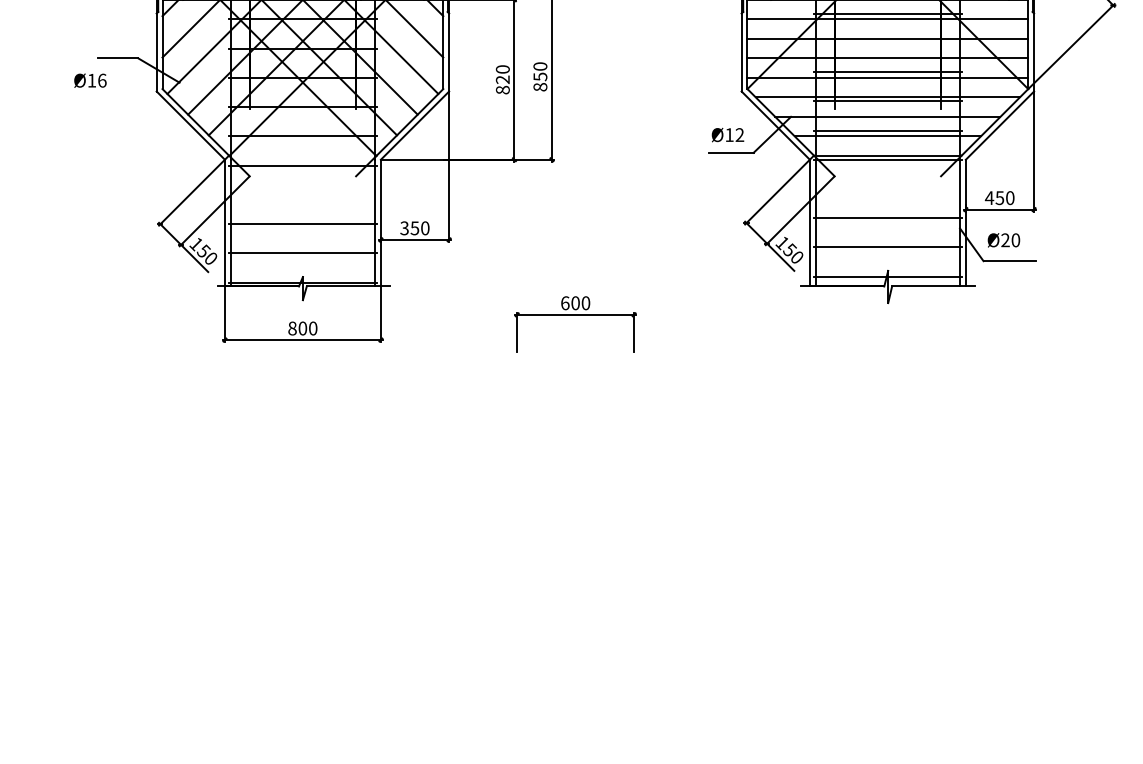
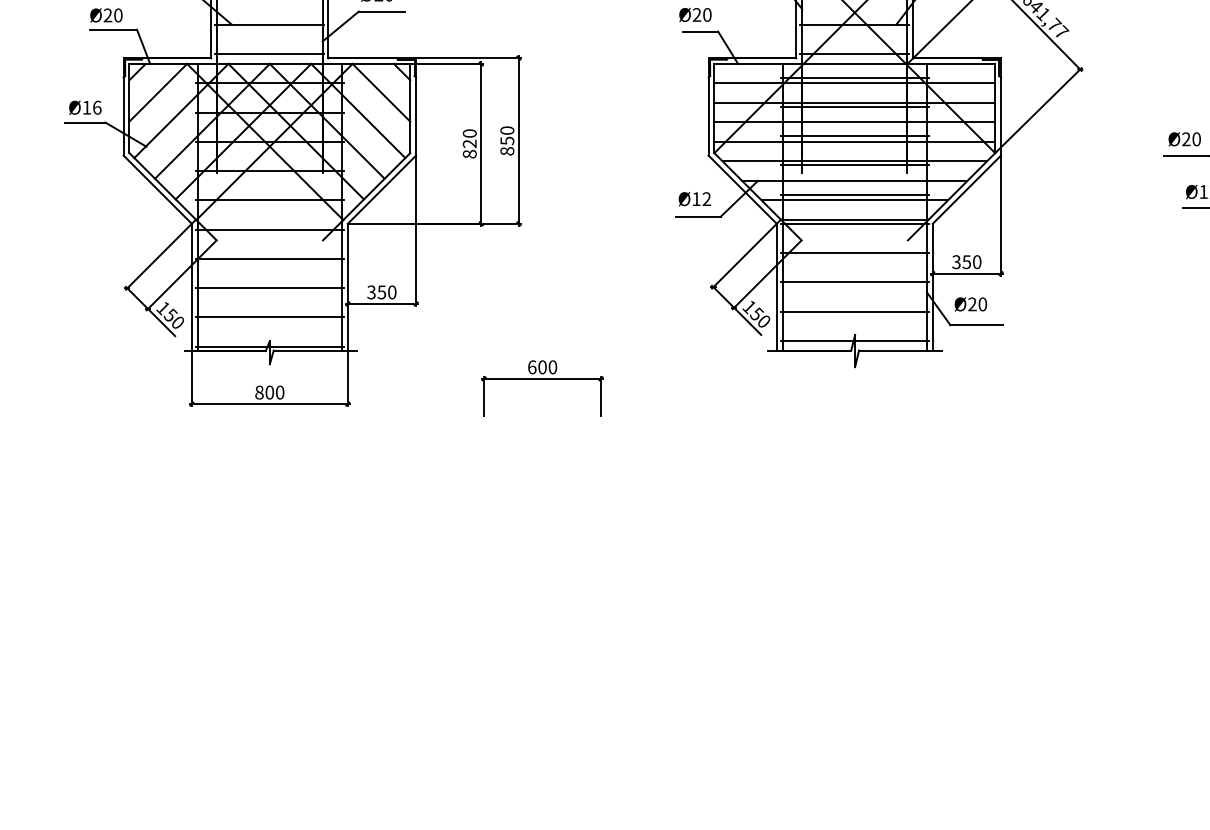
line: (887, 42) -> (854, 106), added
text: (90, 80) -> (85, 107), moved
line: (887, 189) -> (854, 253), added
line: (302, 194) -> (269, 258), added
text: (989, 198) -> (956, 262), 450 -> 350

